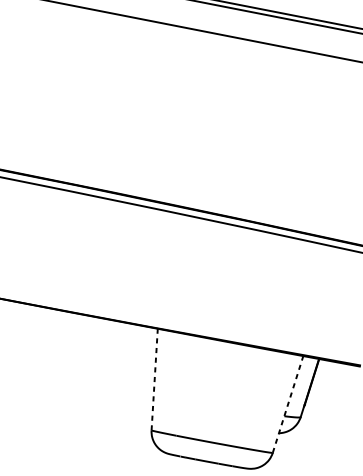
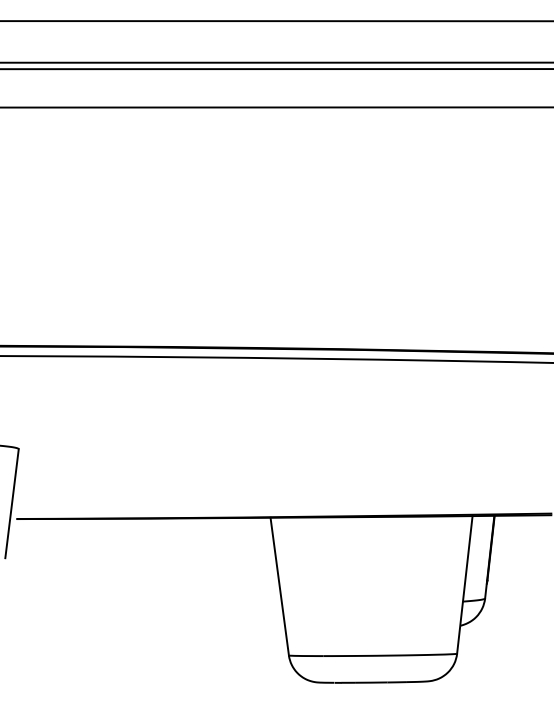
line: (154, 379) -> (279, 586), dashed -> solid
line: (287, 404) -> (464, 584), dashed -> solid

